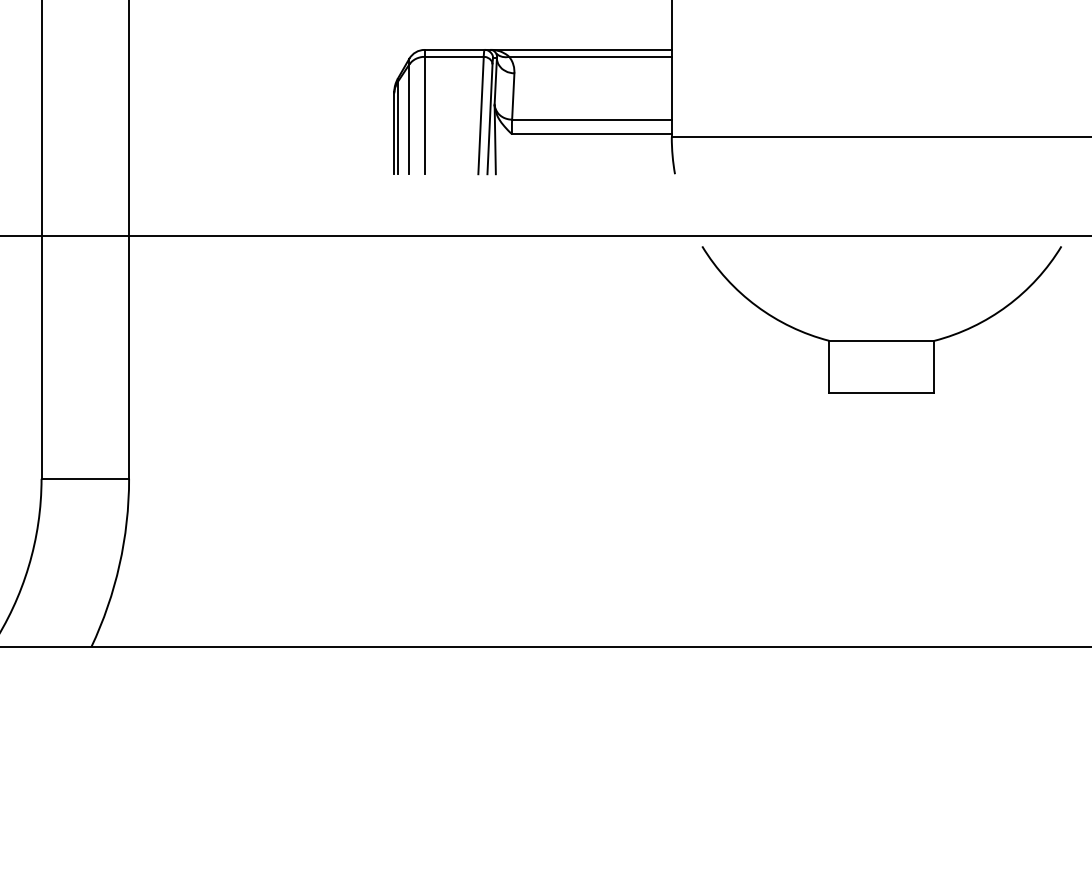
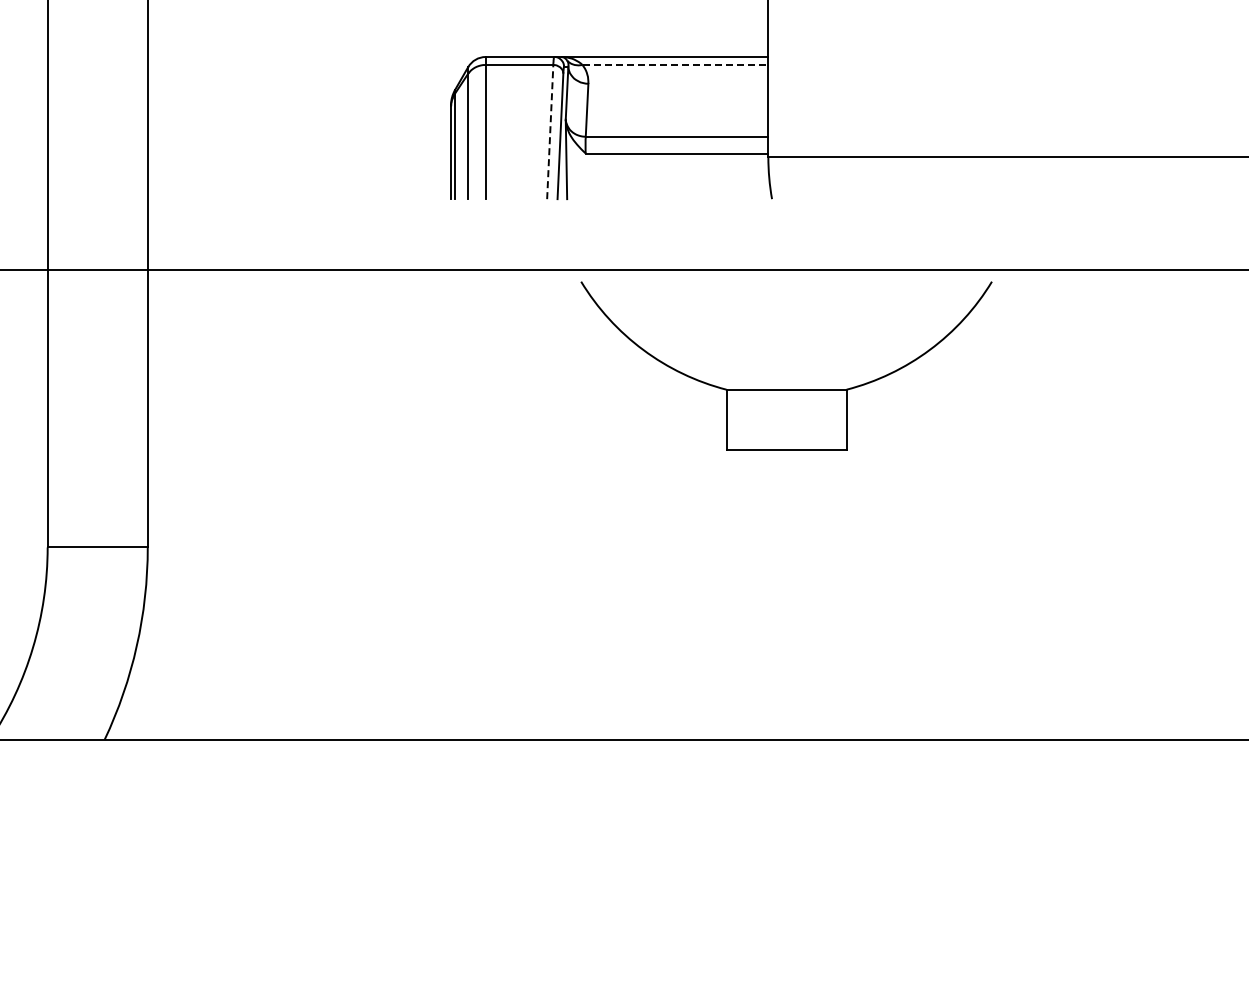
line: (590, 57) -> (675, 65), solid -> dashed
line: (481, 115) -> (550, 131), solid -> dashed
part: (881, 340) -> (786, 389), moved

